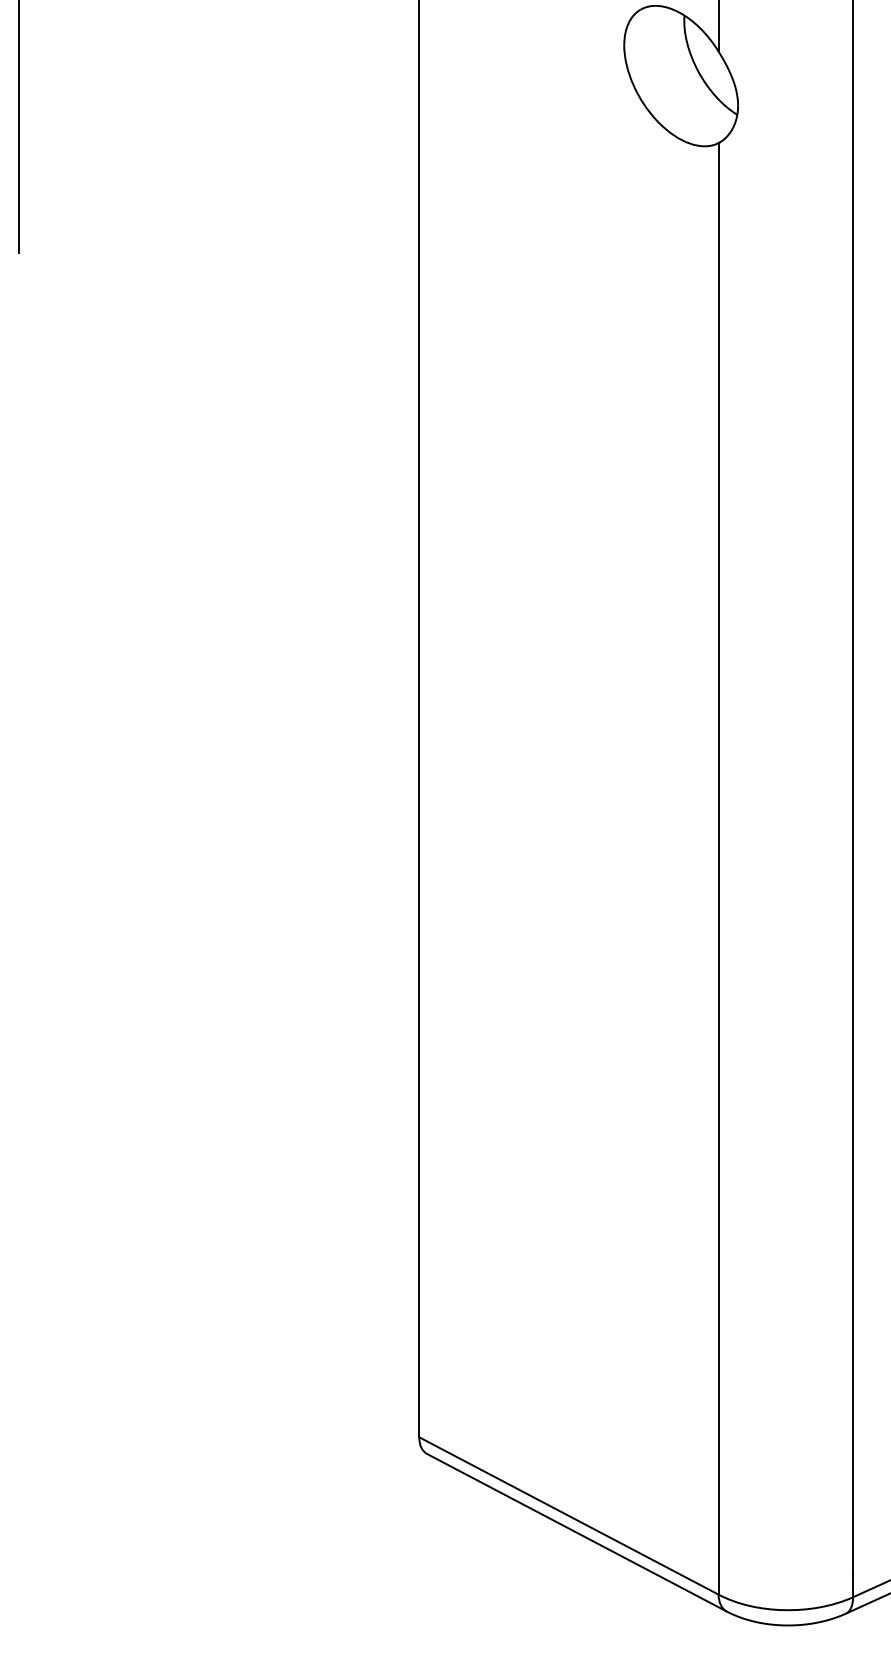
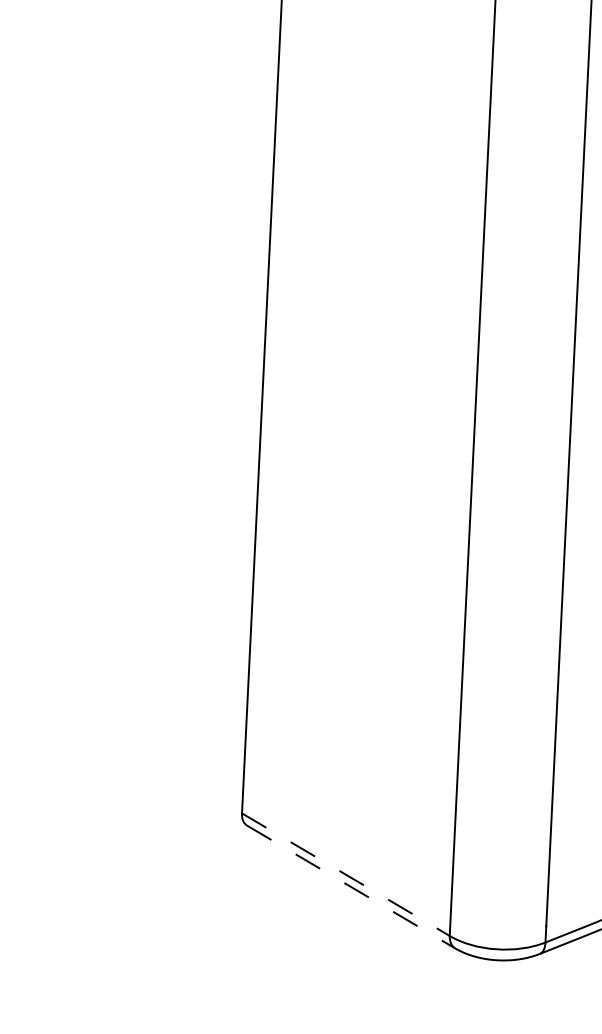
line: (569, 1516) -> (346, 875), solid -> dashed
line: (577, 1532) -> (351, 886), solid -> dashed

